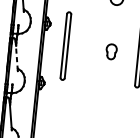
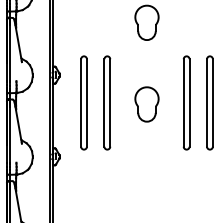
part: (82, 47) -> (107, 102), added
part: (111, 51) -> (146, 104), size x1.67
line: (16, 56) -> (18, 124), dashed -> solid

